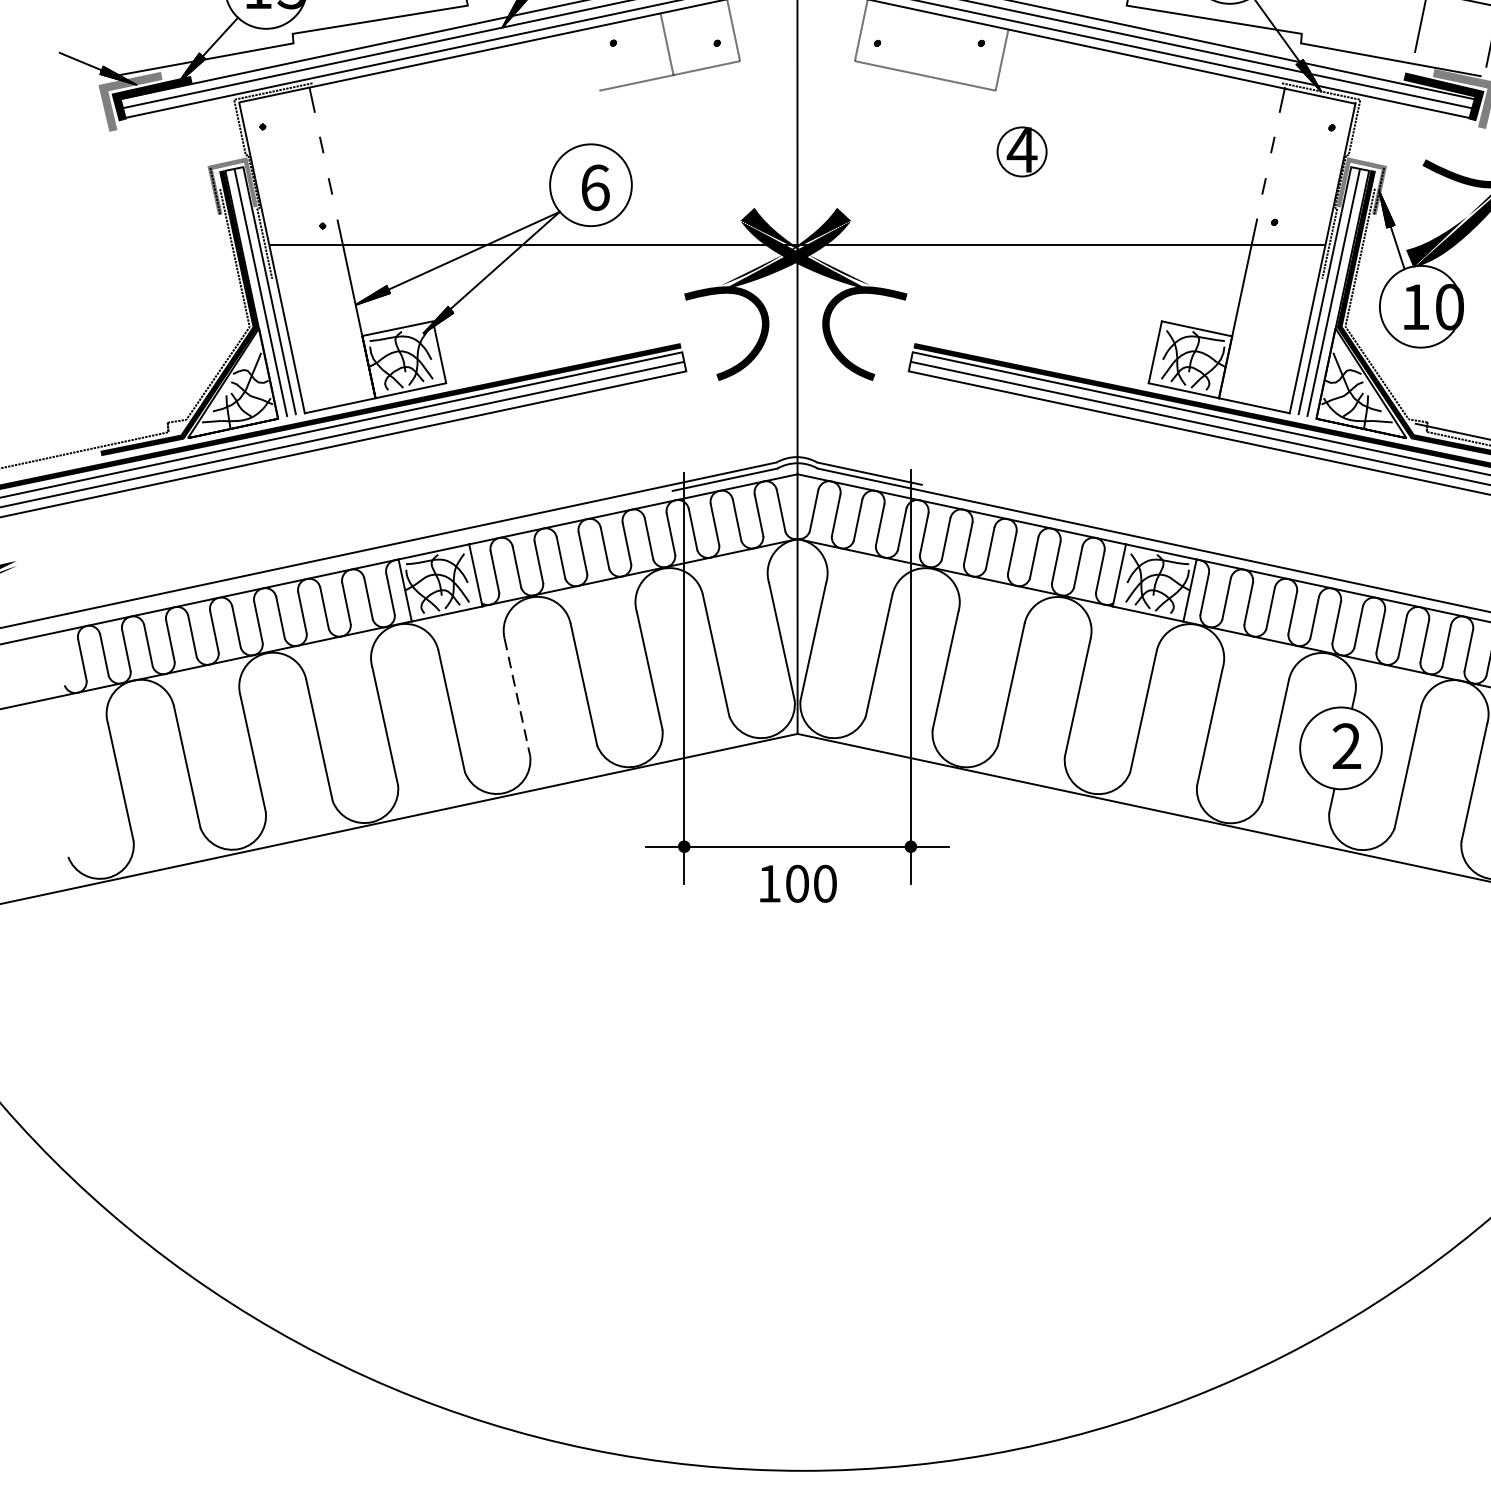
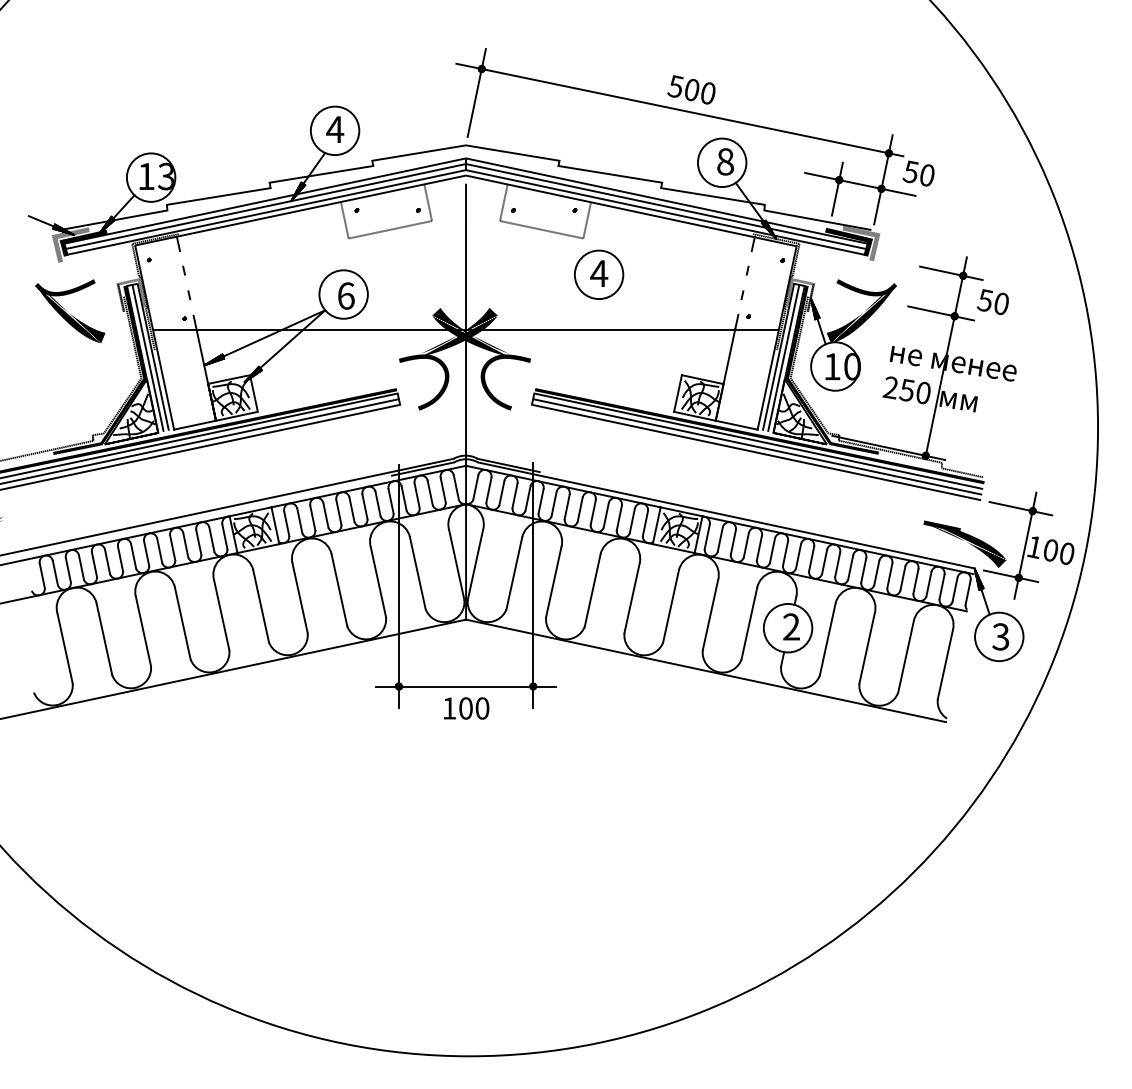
line: (666, 43) -> (344, 219), moved
circle: (1021, 151) -> (598, 274), size x1.67
part: (129, 213) -> (70, 311), added
line: (518, 698) -> (300, 598), dashed -> solid

